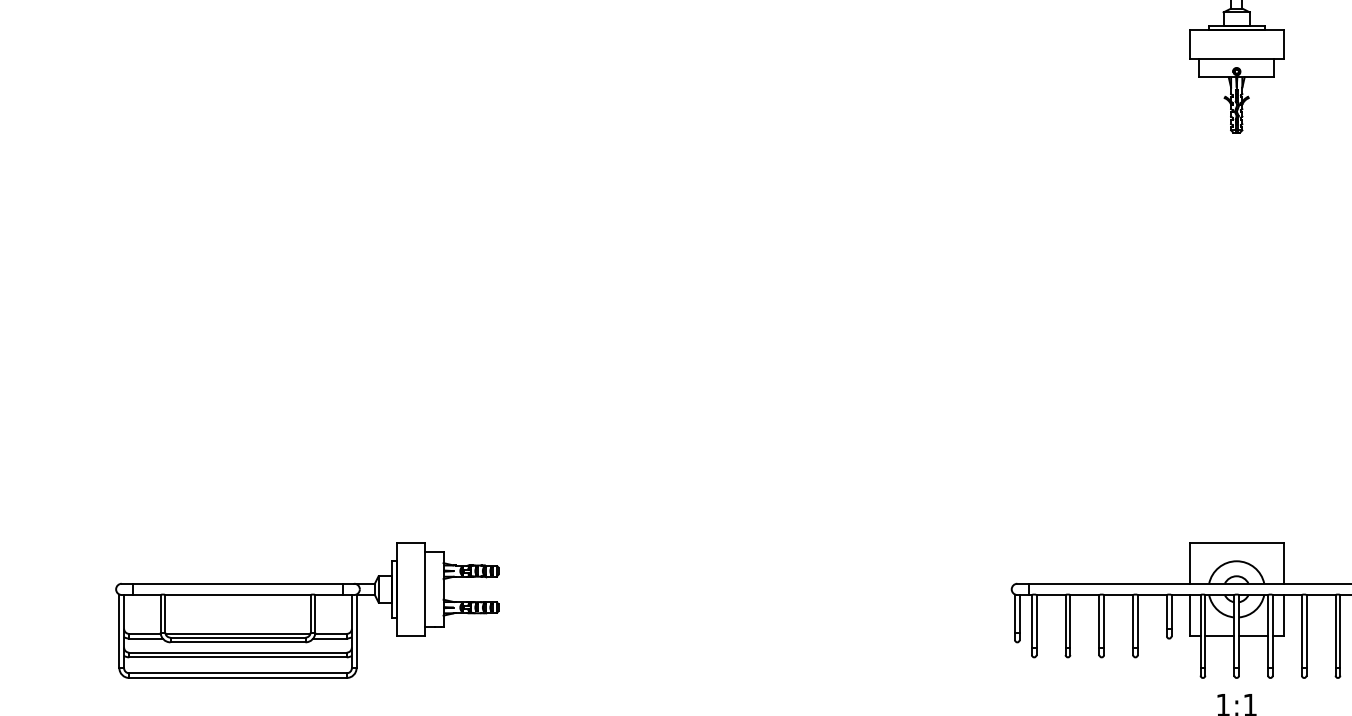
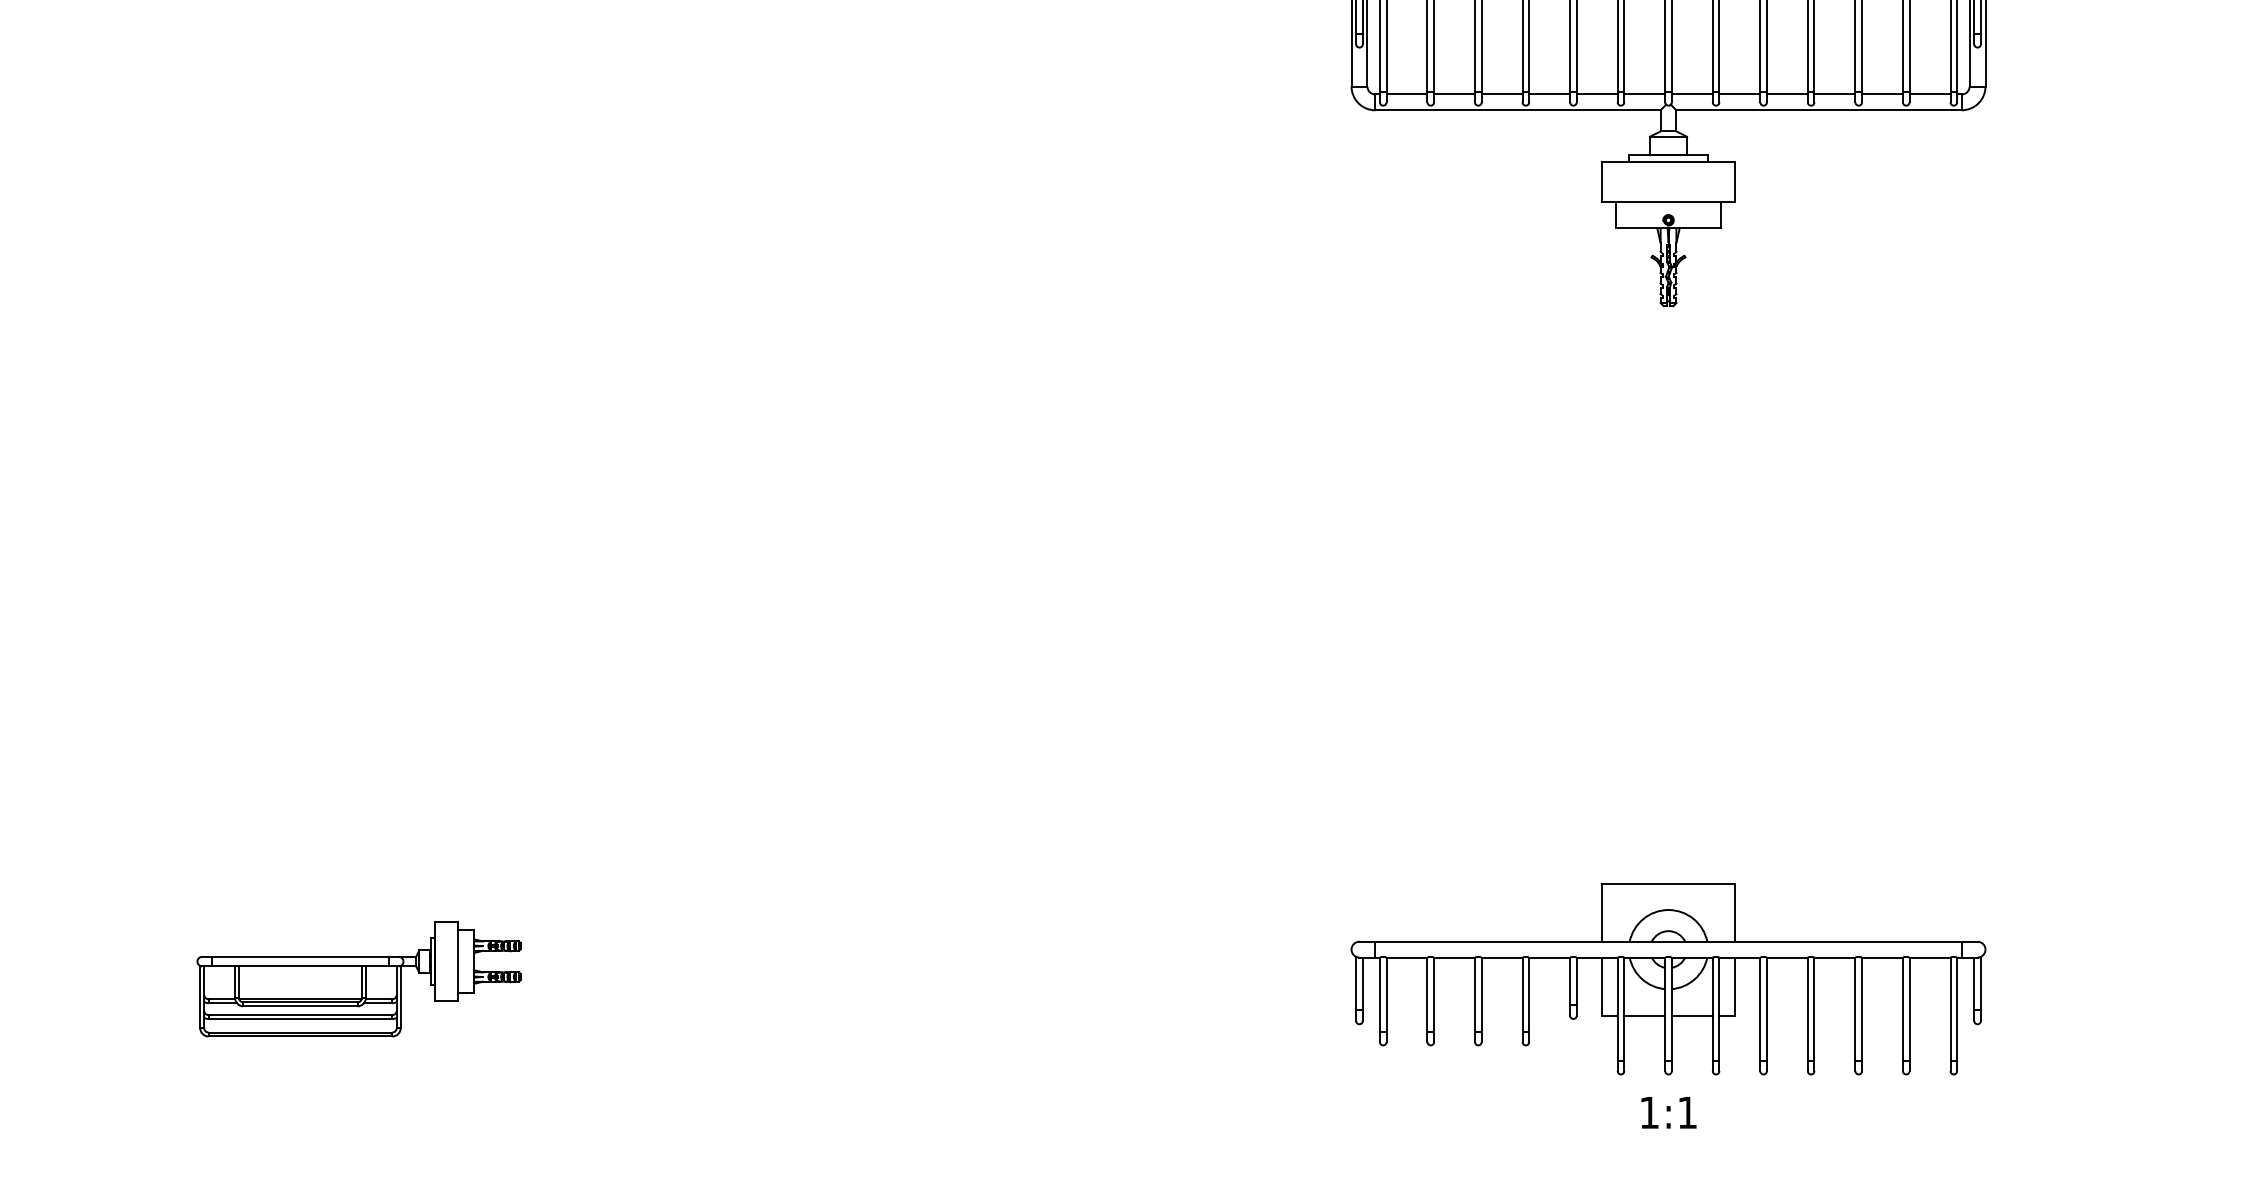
part: (306, 610) -> (358, 979), size x0.6

